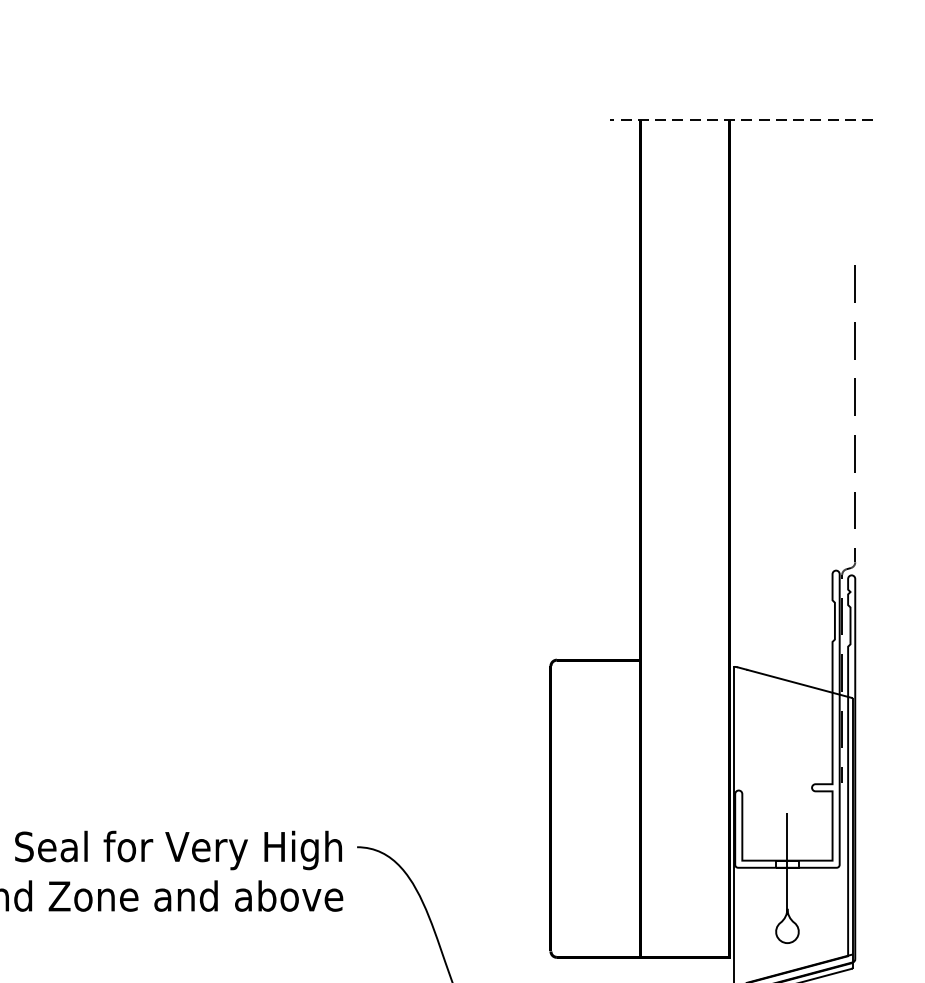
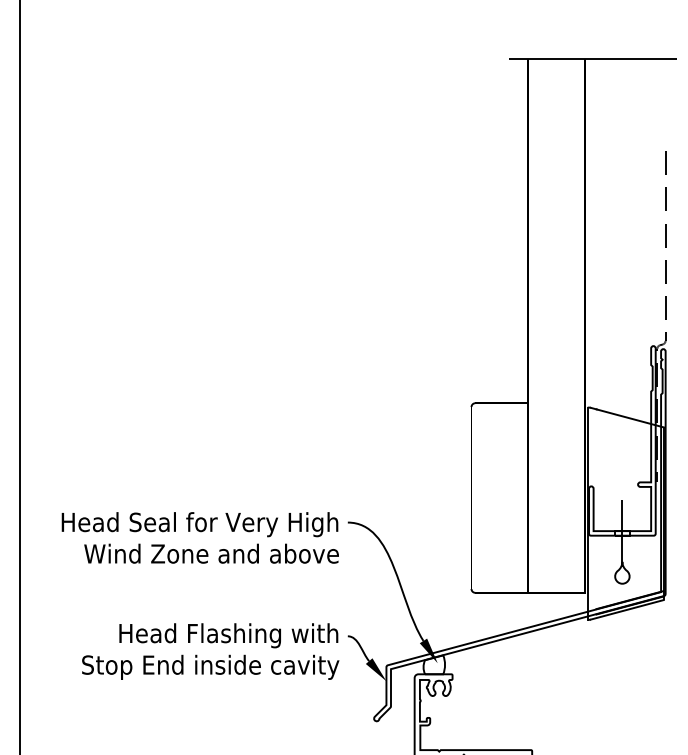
line: (742, 119) -> (593, 58), dashed -> solid

